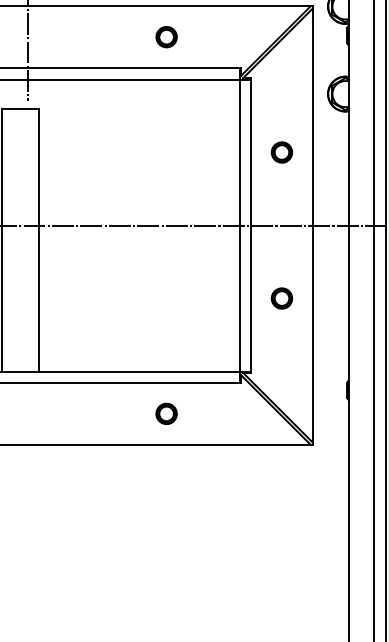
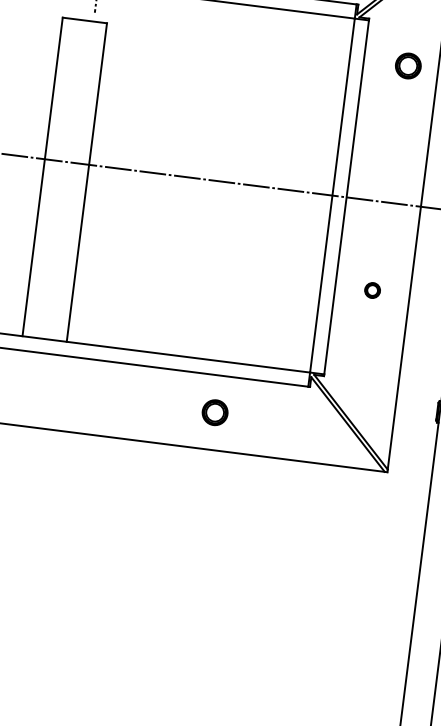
part: (281, 152) -> (407, 65), moved
part: (281, 298) -> (372, 290), size x0.6

